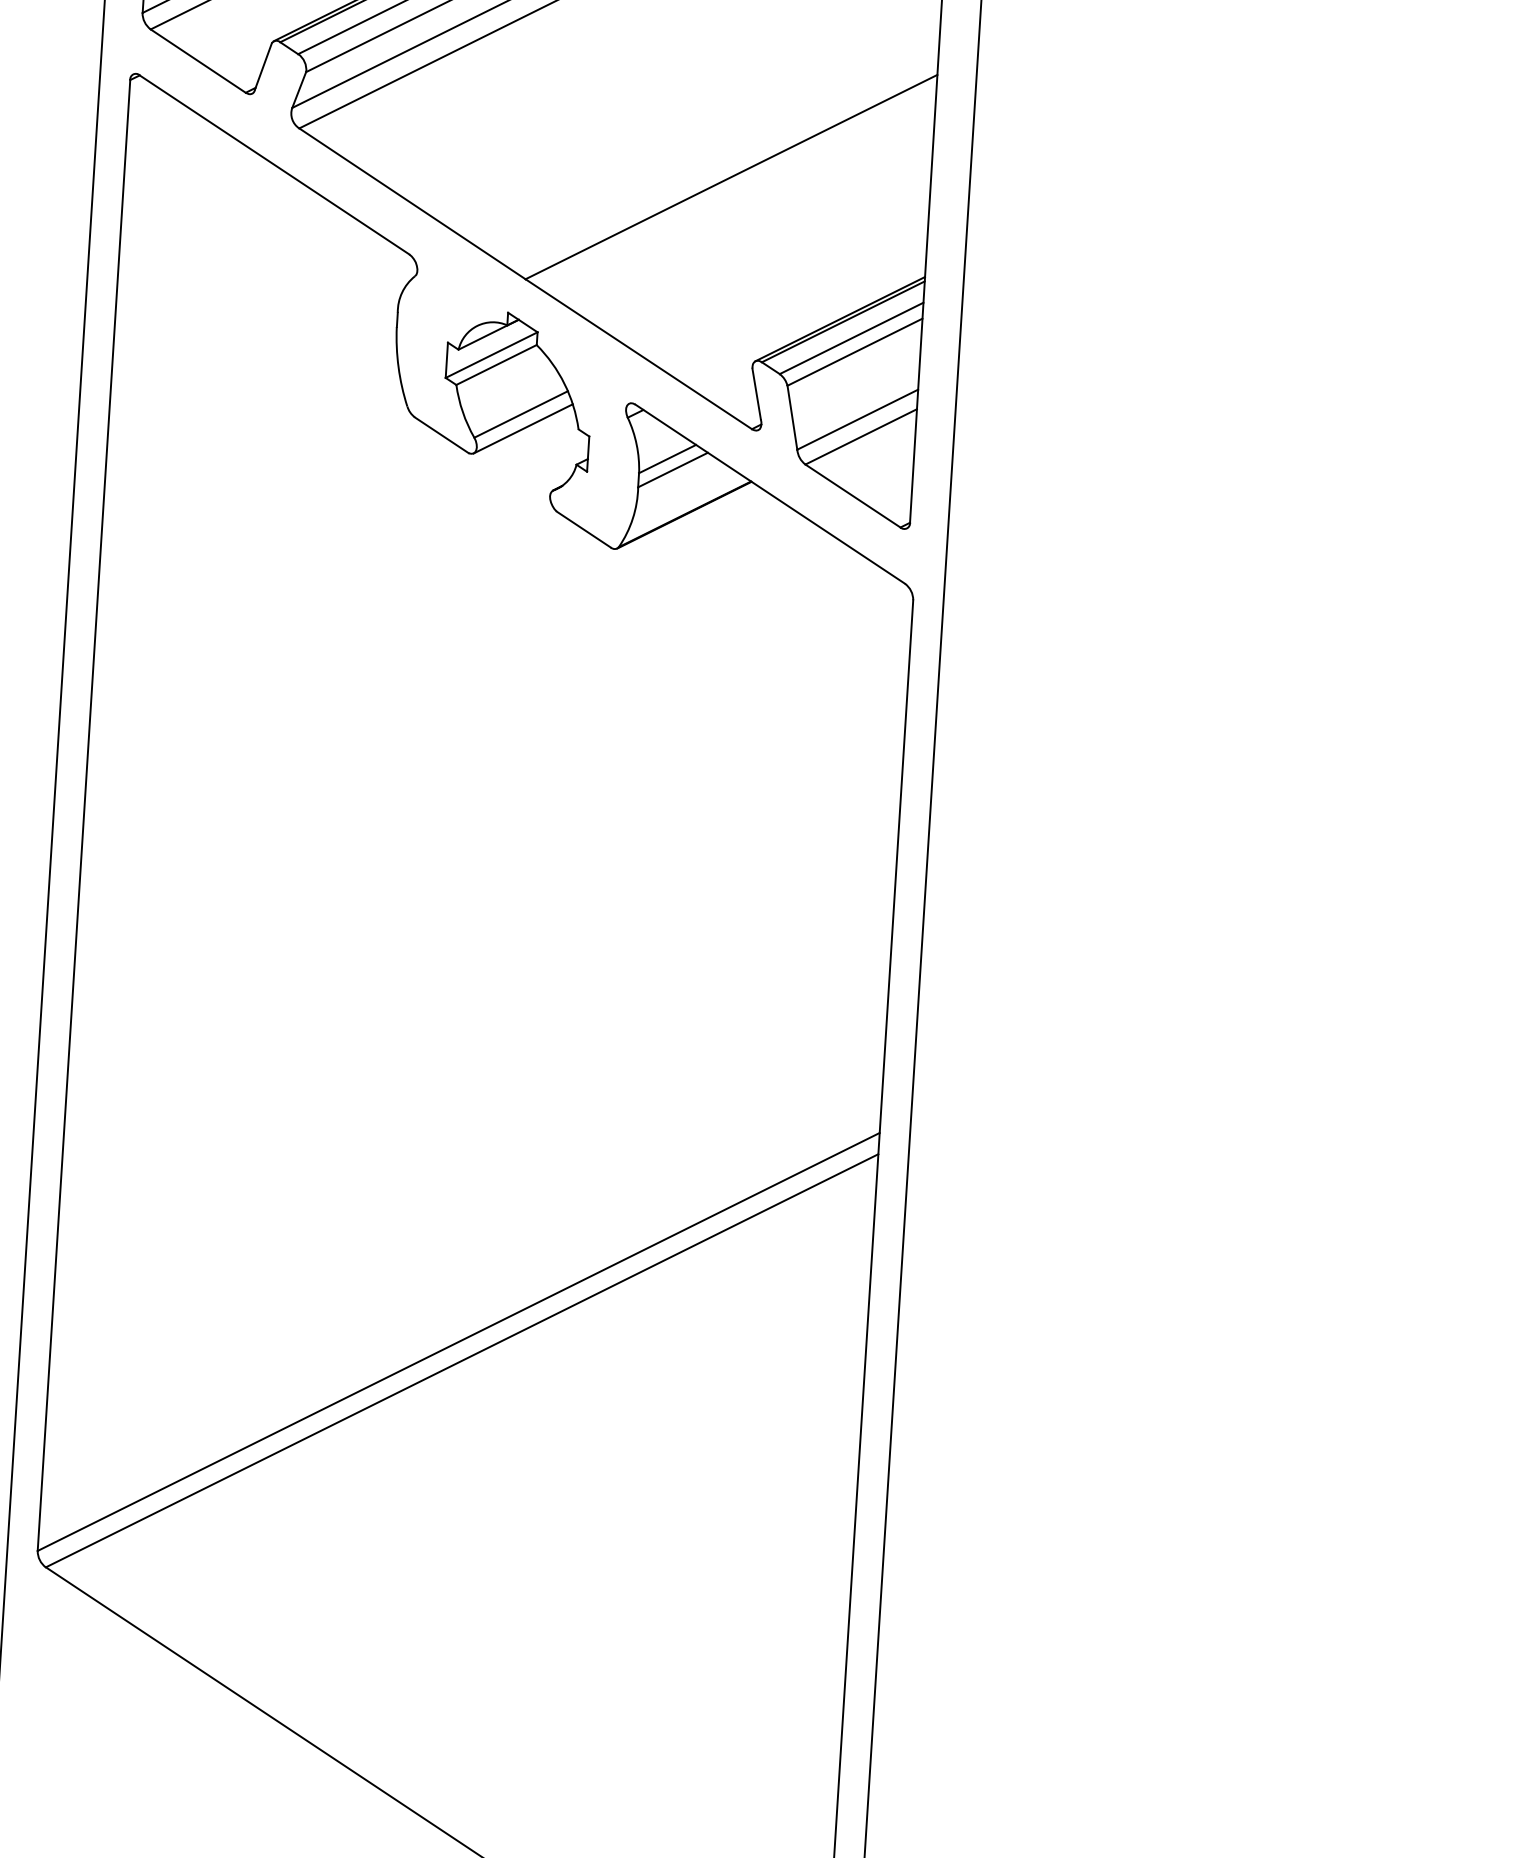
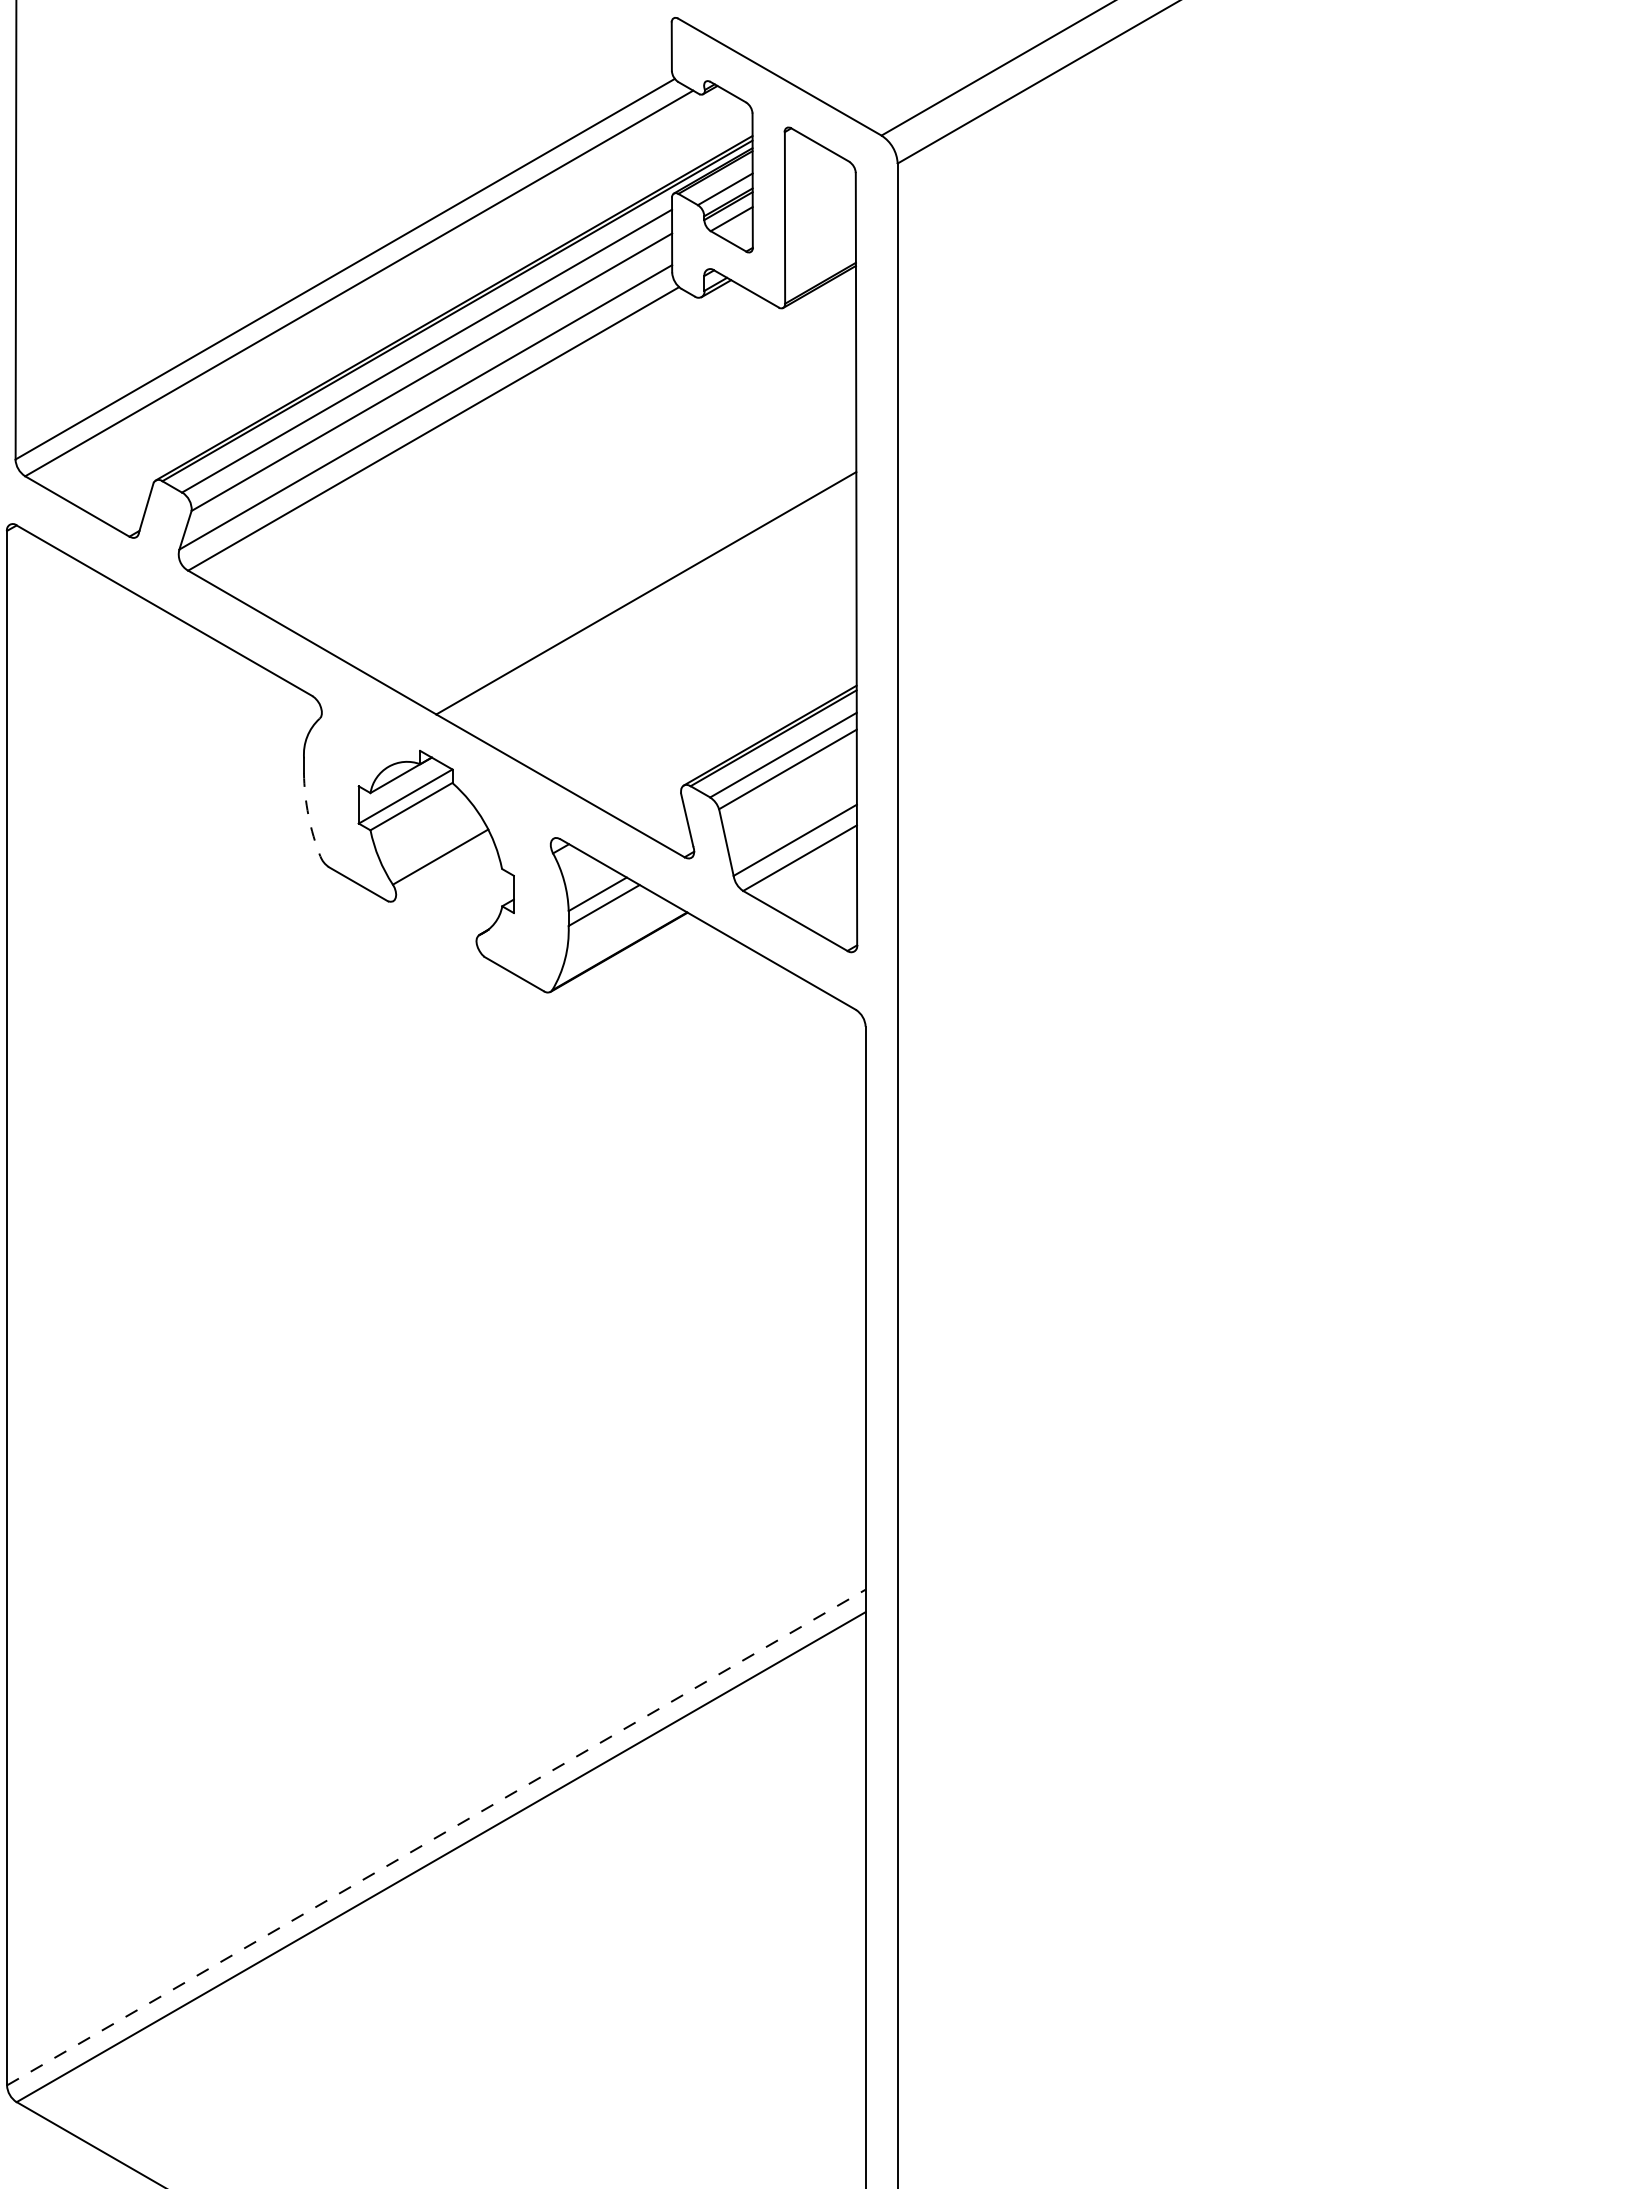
arc: (398, 367) -> (308, 815), solid -> dashed
line: (523, 428) -> (443, 871), removed
line: (458, 1341) -> (436, 1837), solid -> dashed

